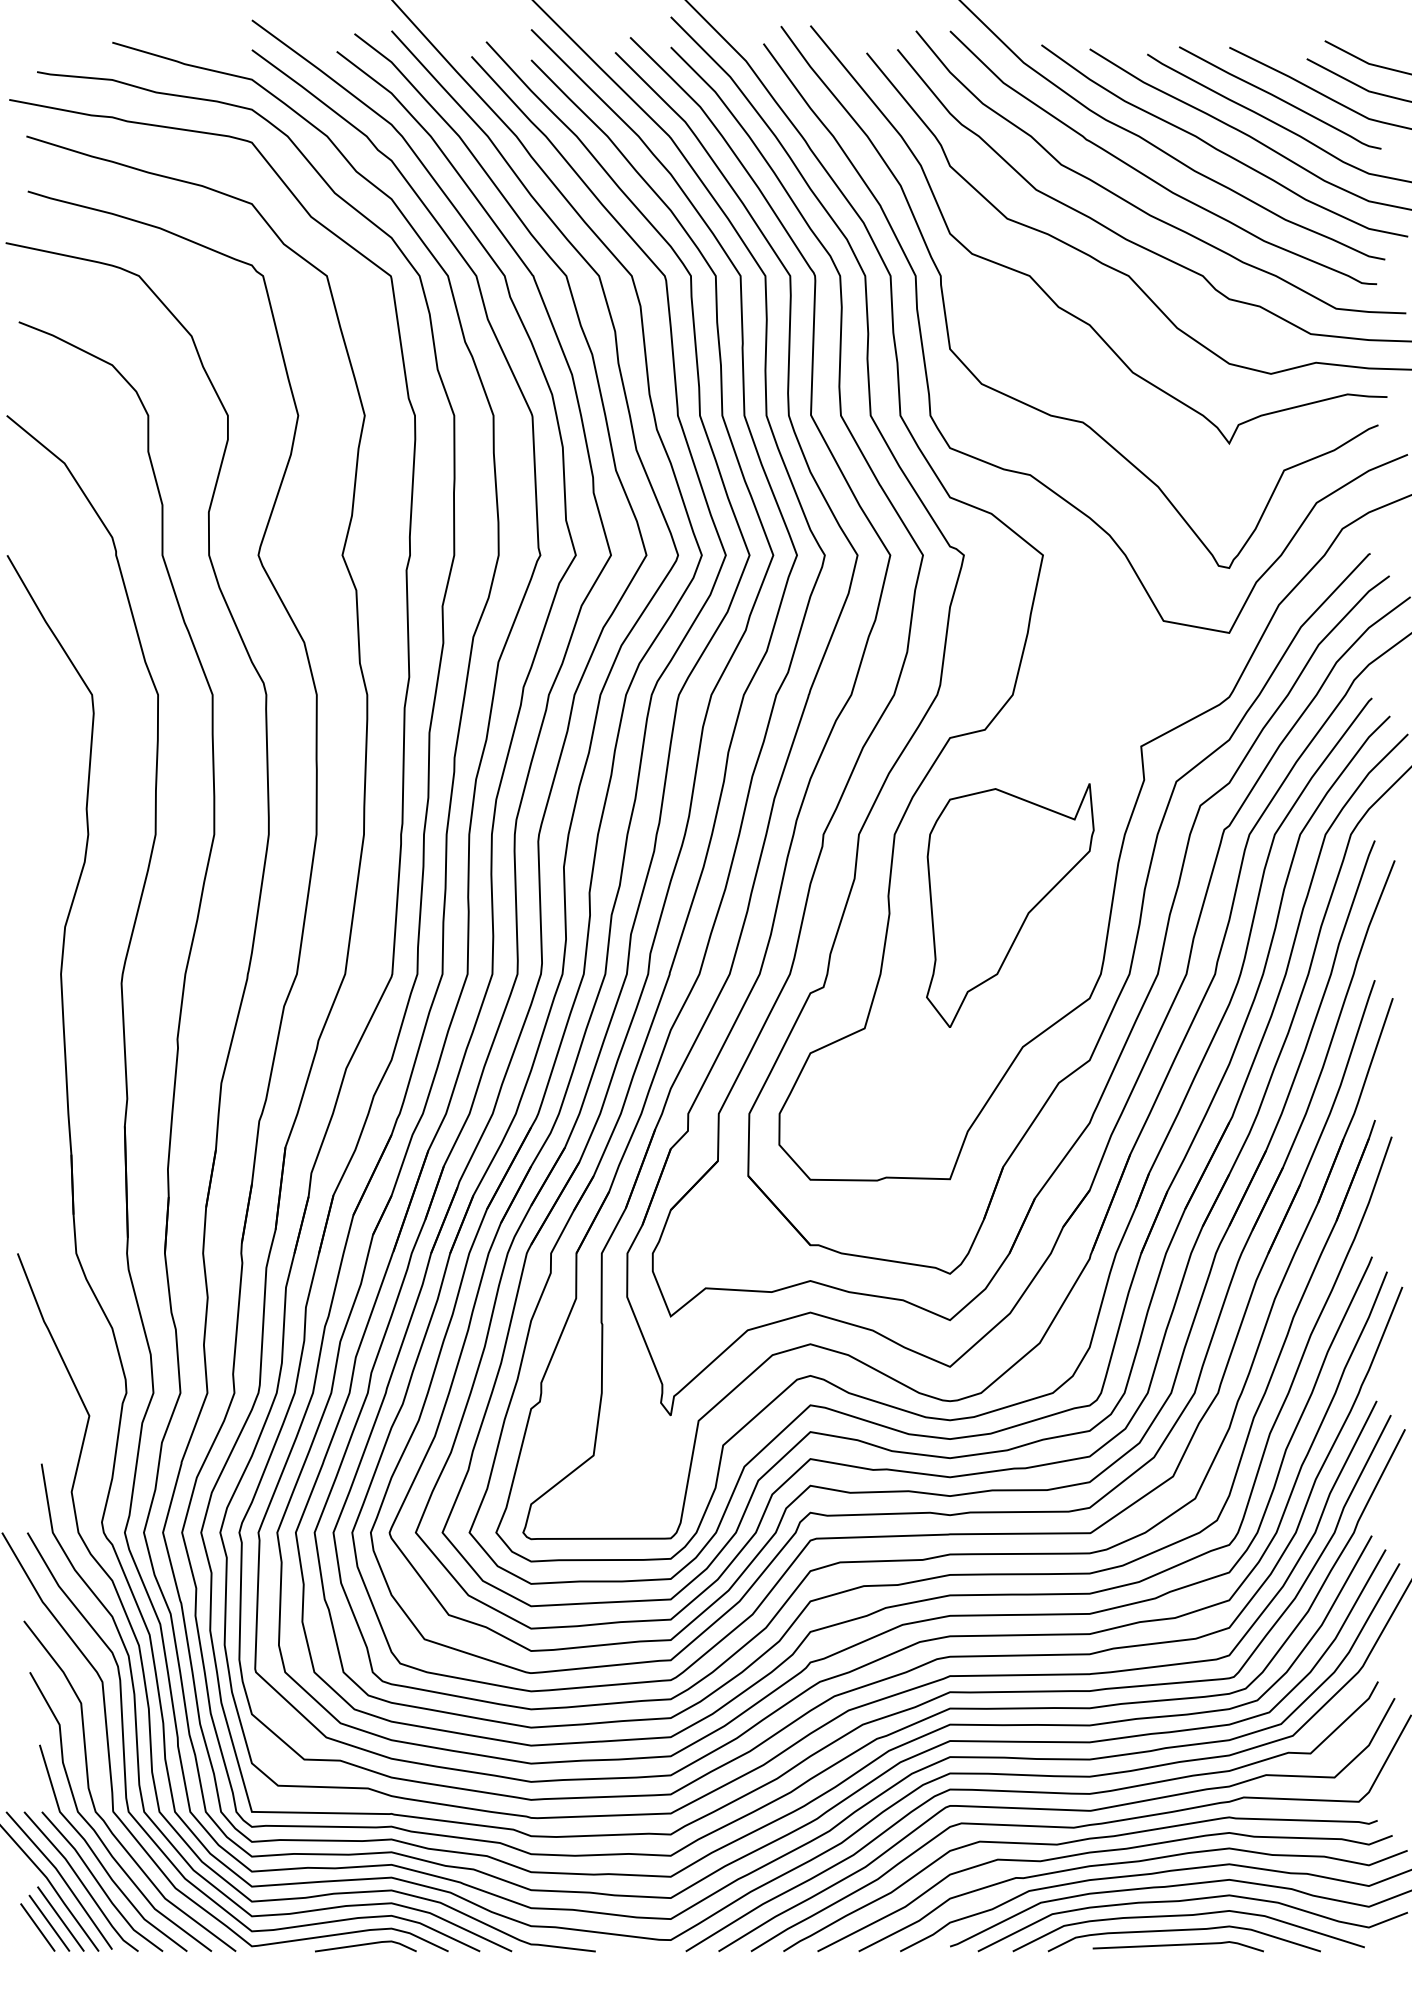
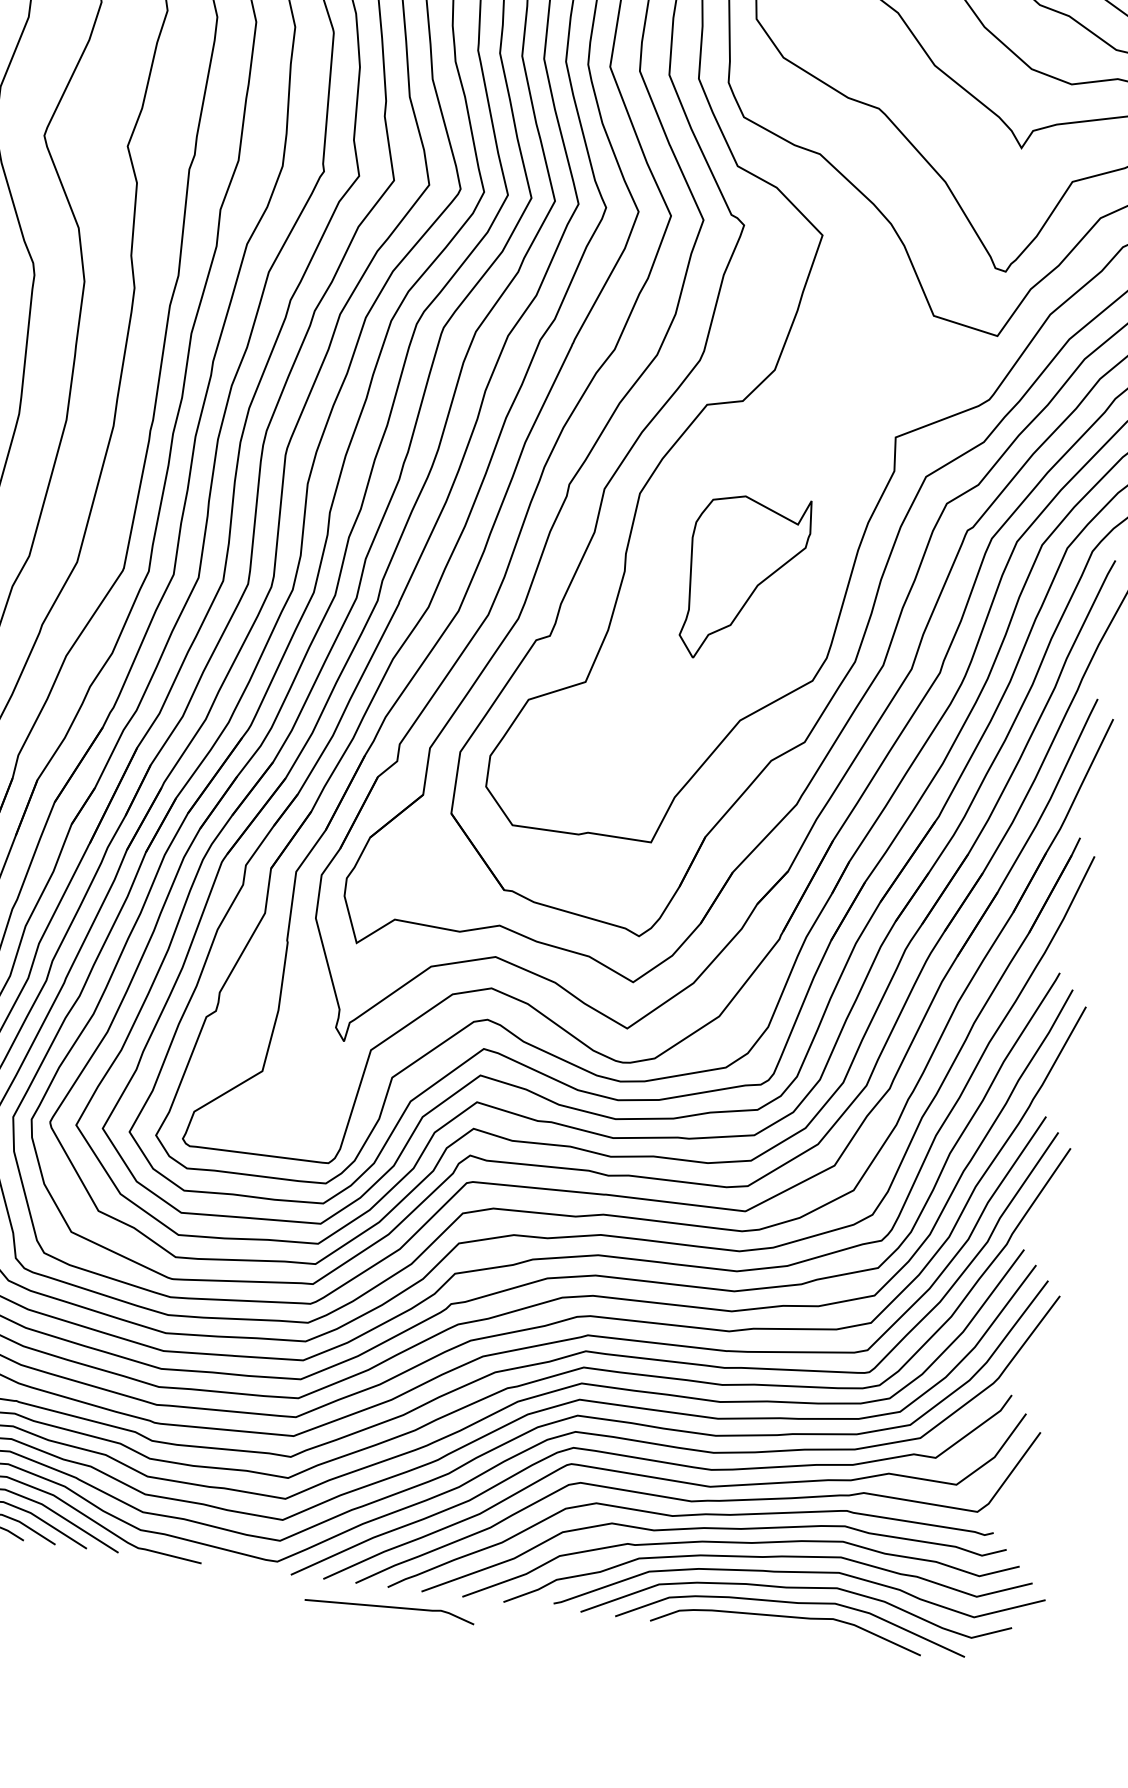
part: (1010, 905) -> (745, 578), size x0.7
line: (1177, 1945) -> (389, 1607), moved

